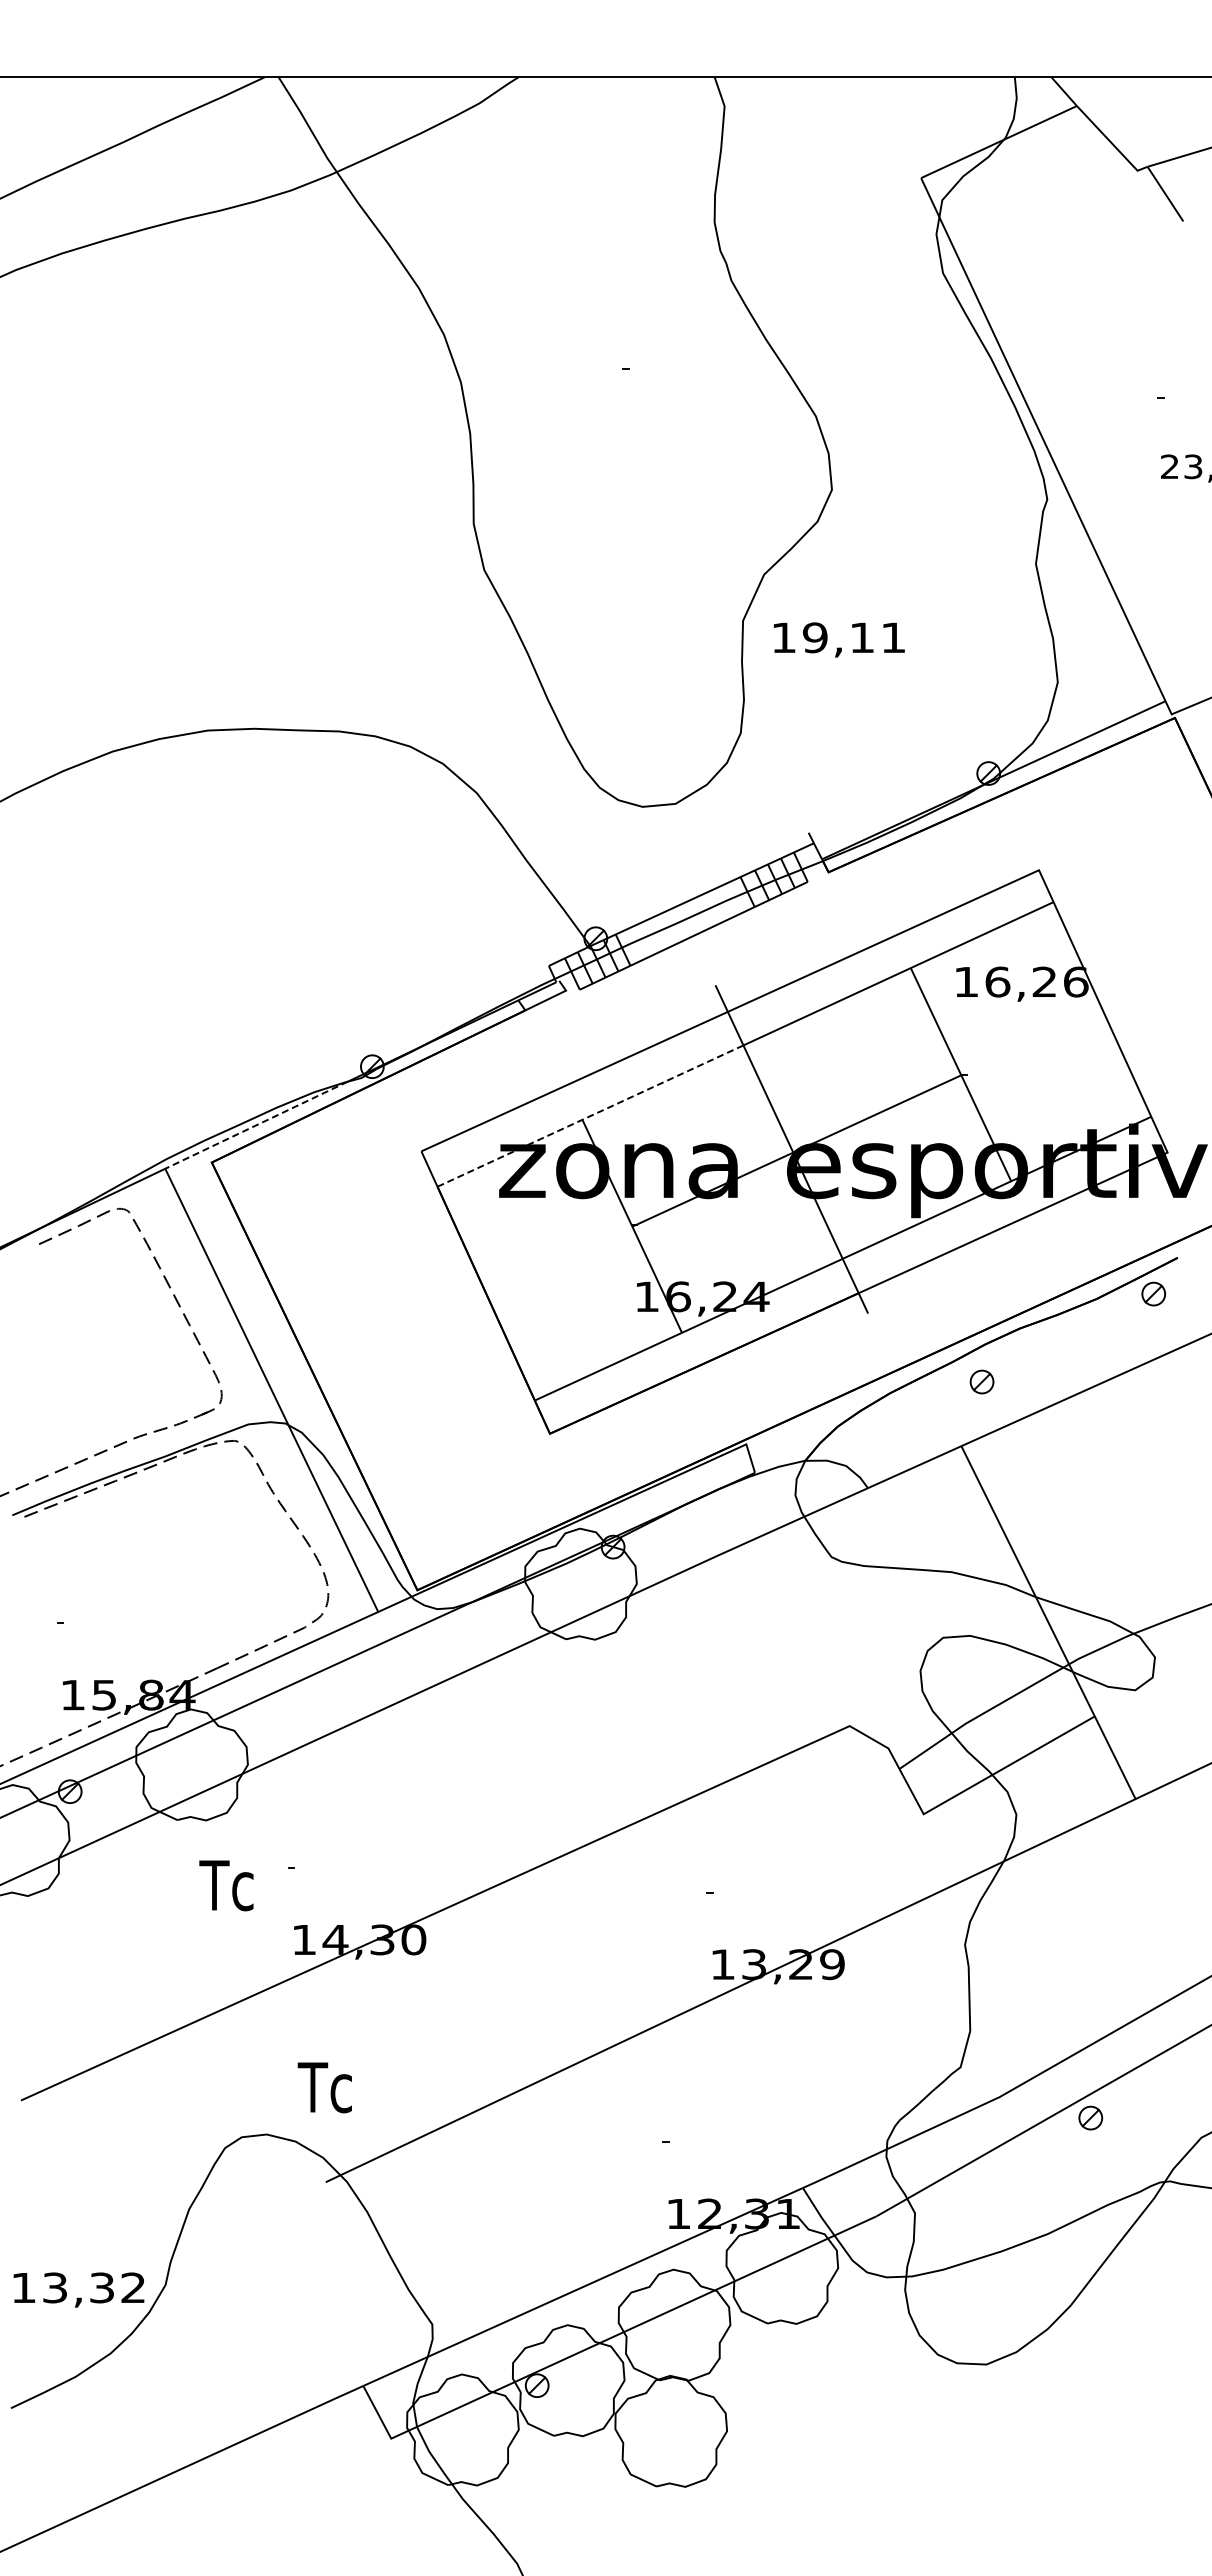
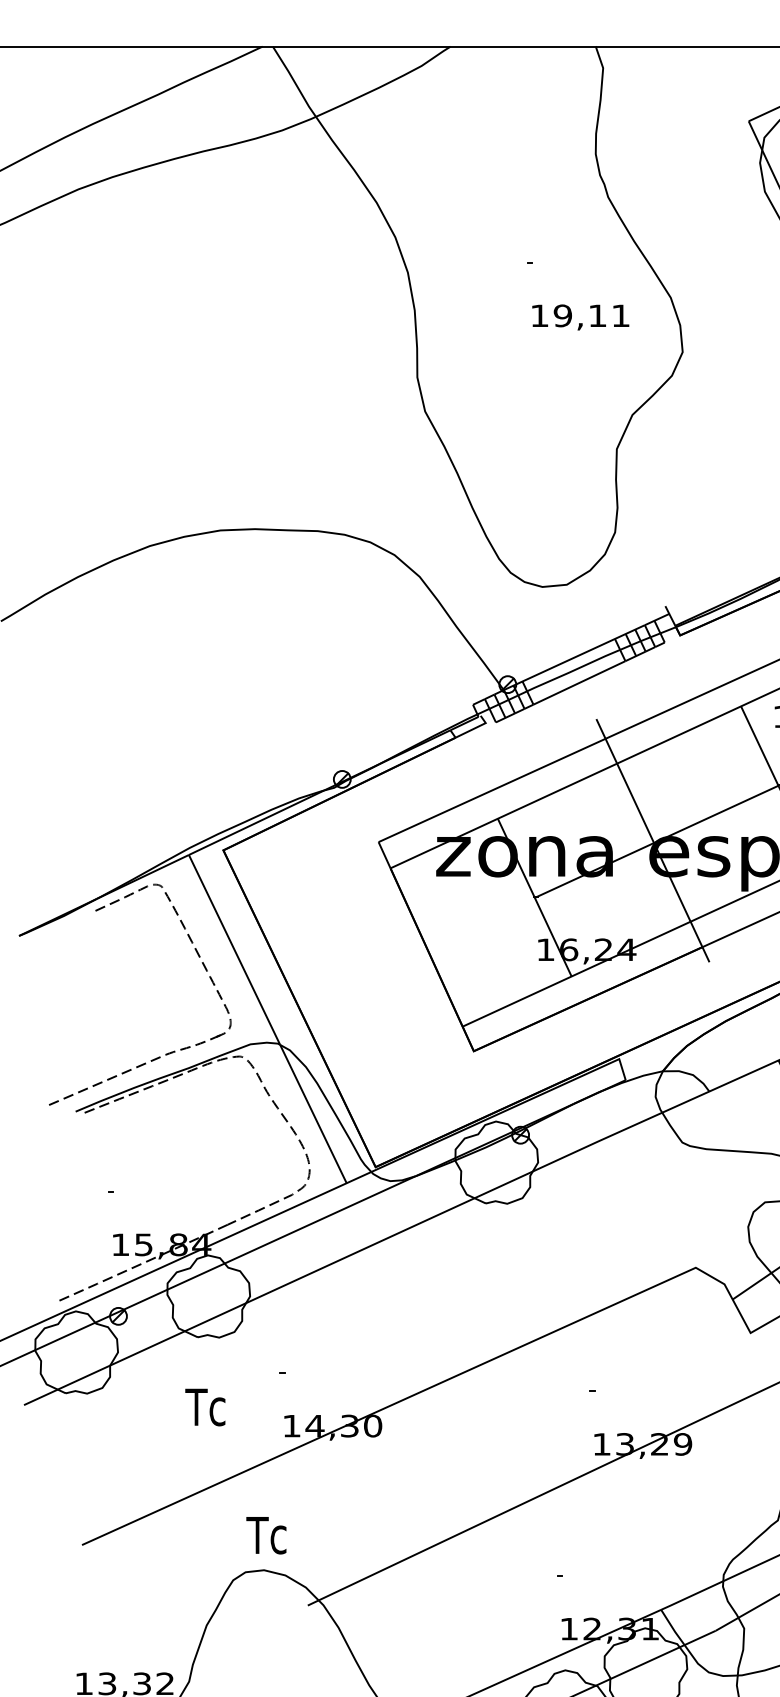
text: (838, 639) -> (580, 317), moved
line: (590, 1116) -> (503, 816), dashed -> solid
line: (256, 1125) -> (256, 822), dashed -> solid
text: (226, 1885) -> (205, 1407), moved
text: (324, 2087) -> (266, 1535), moved

